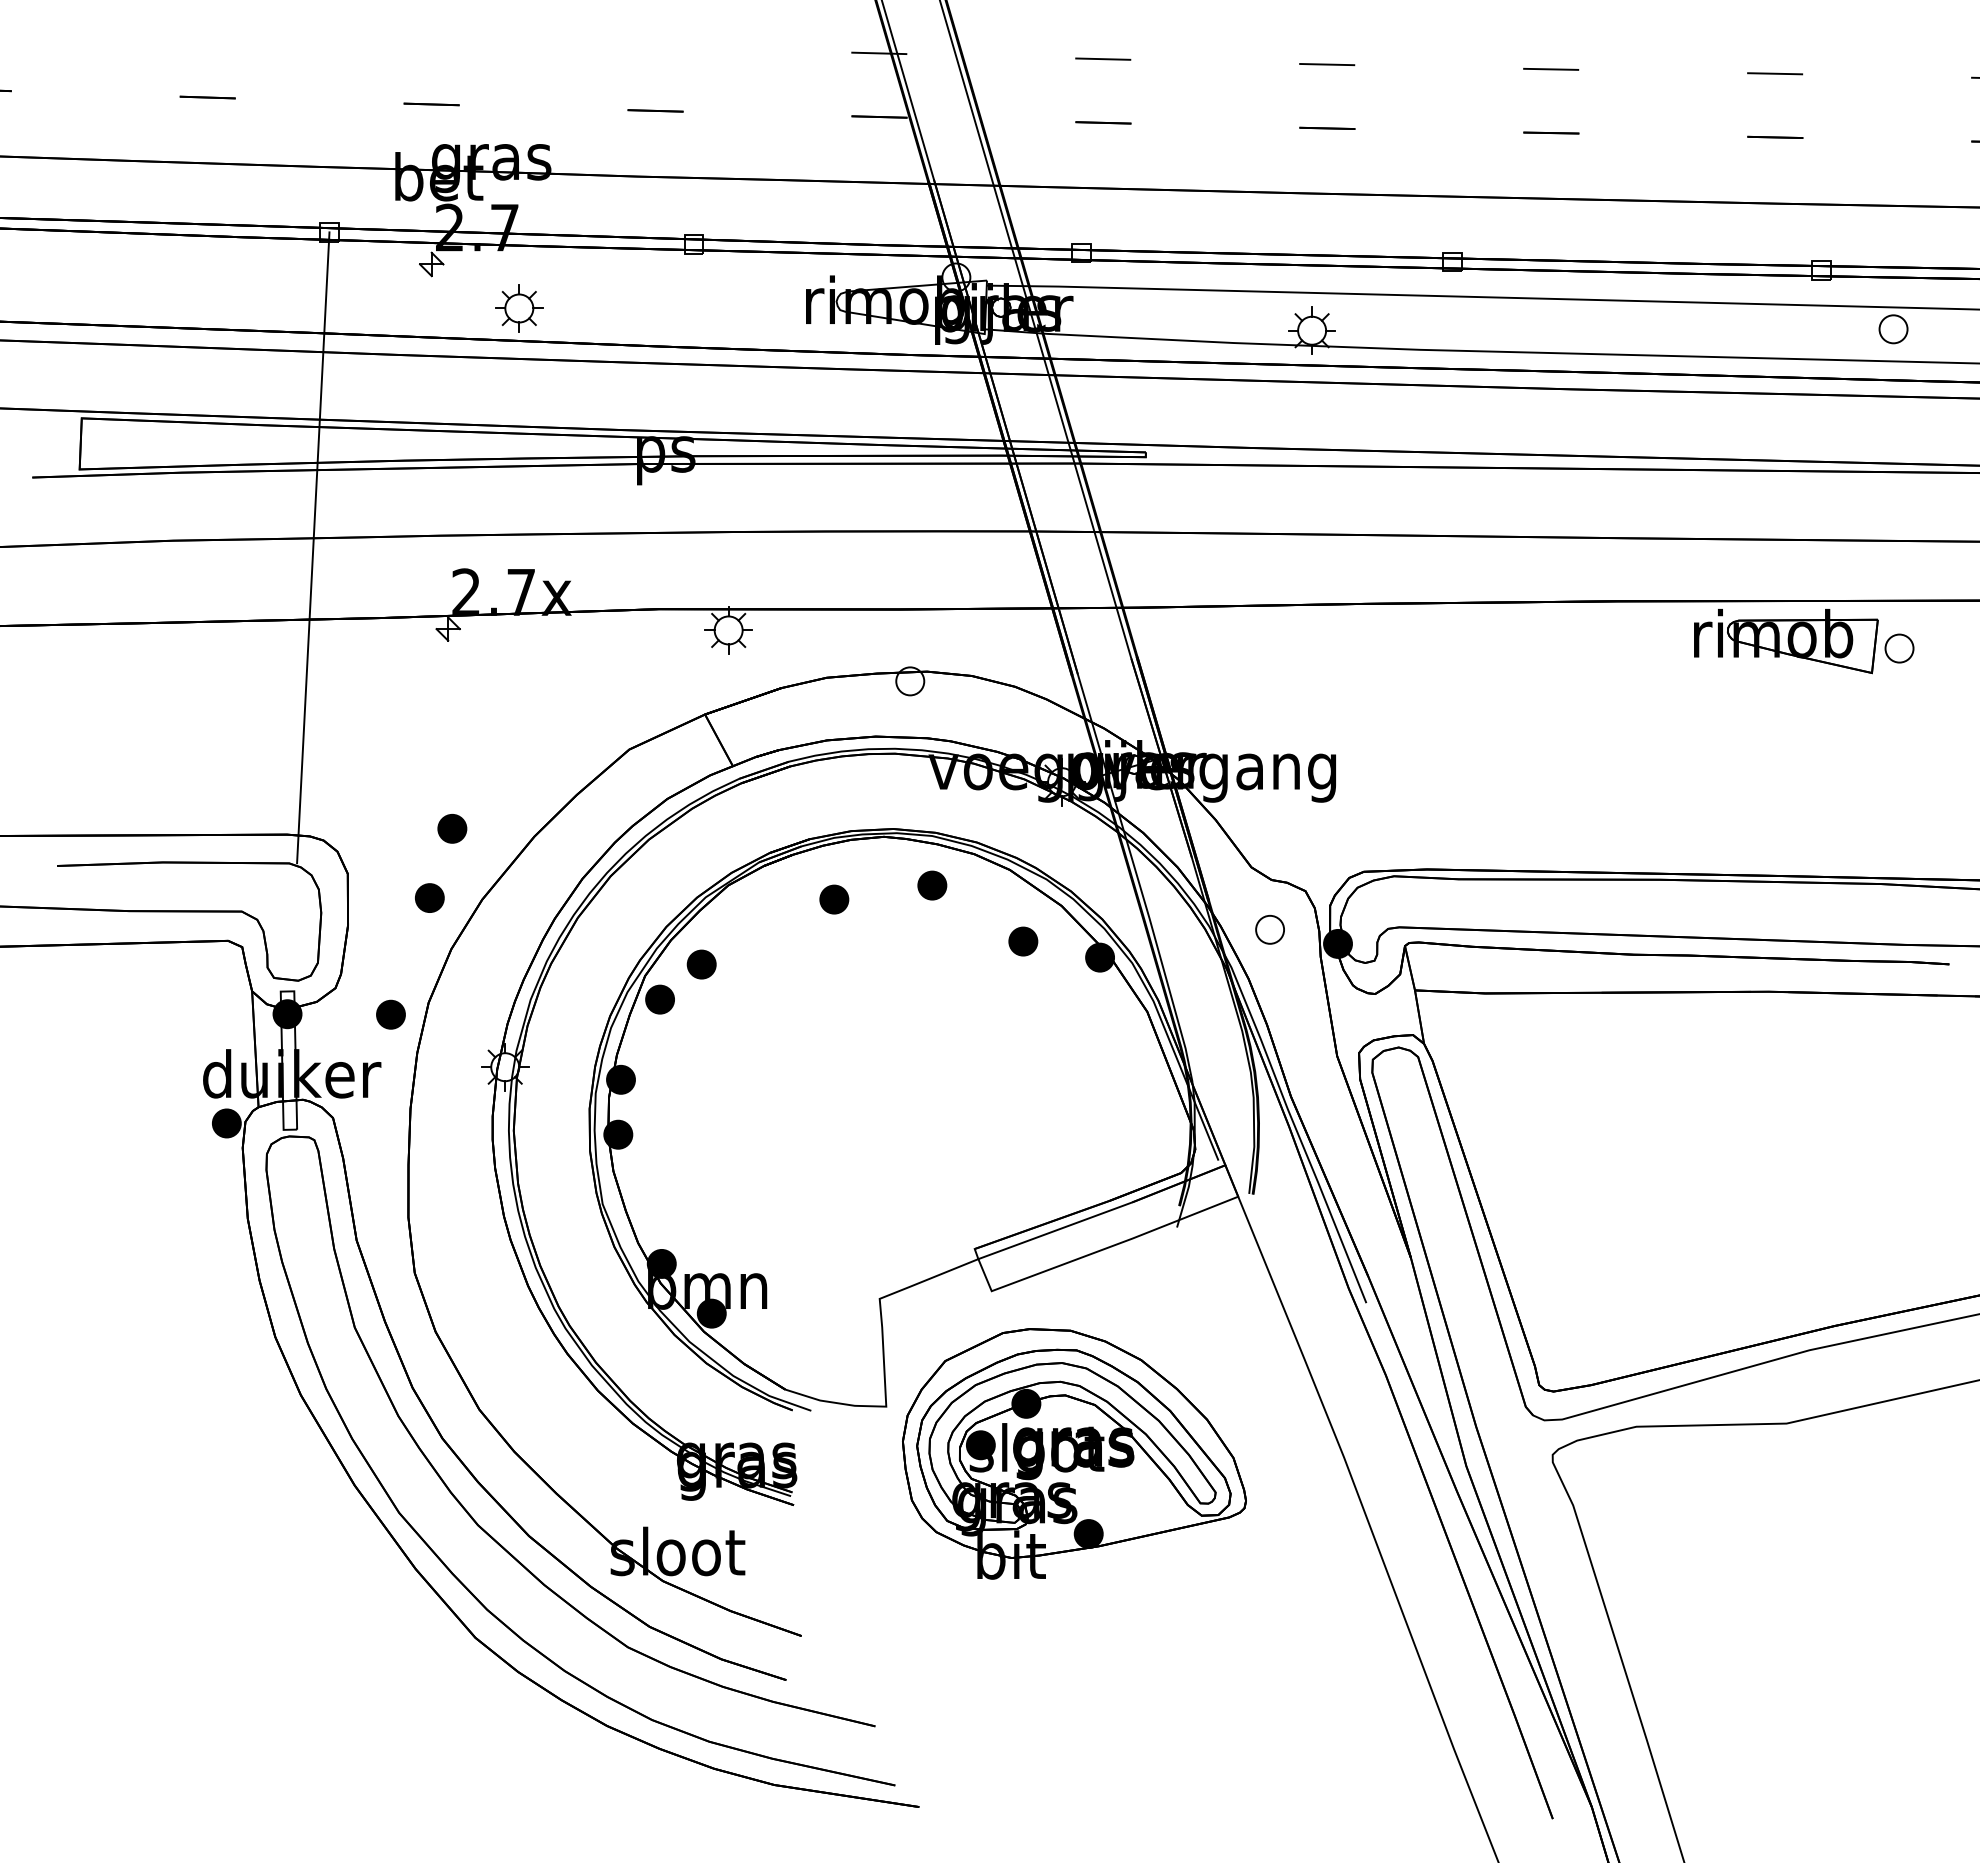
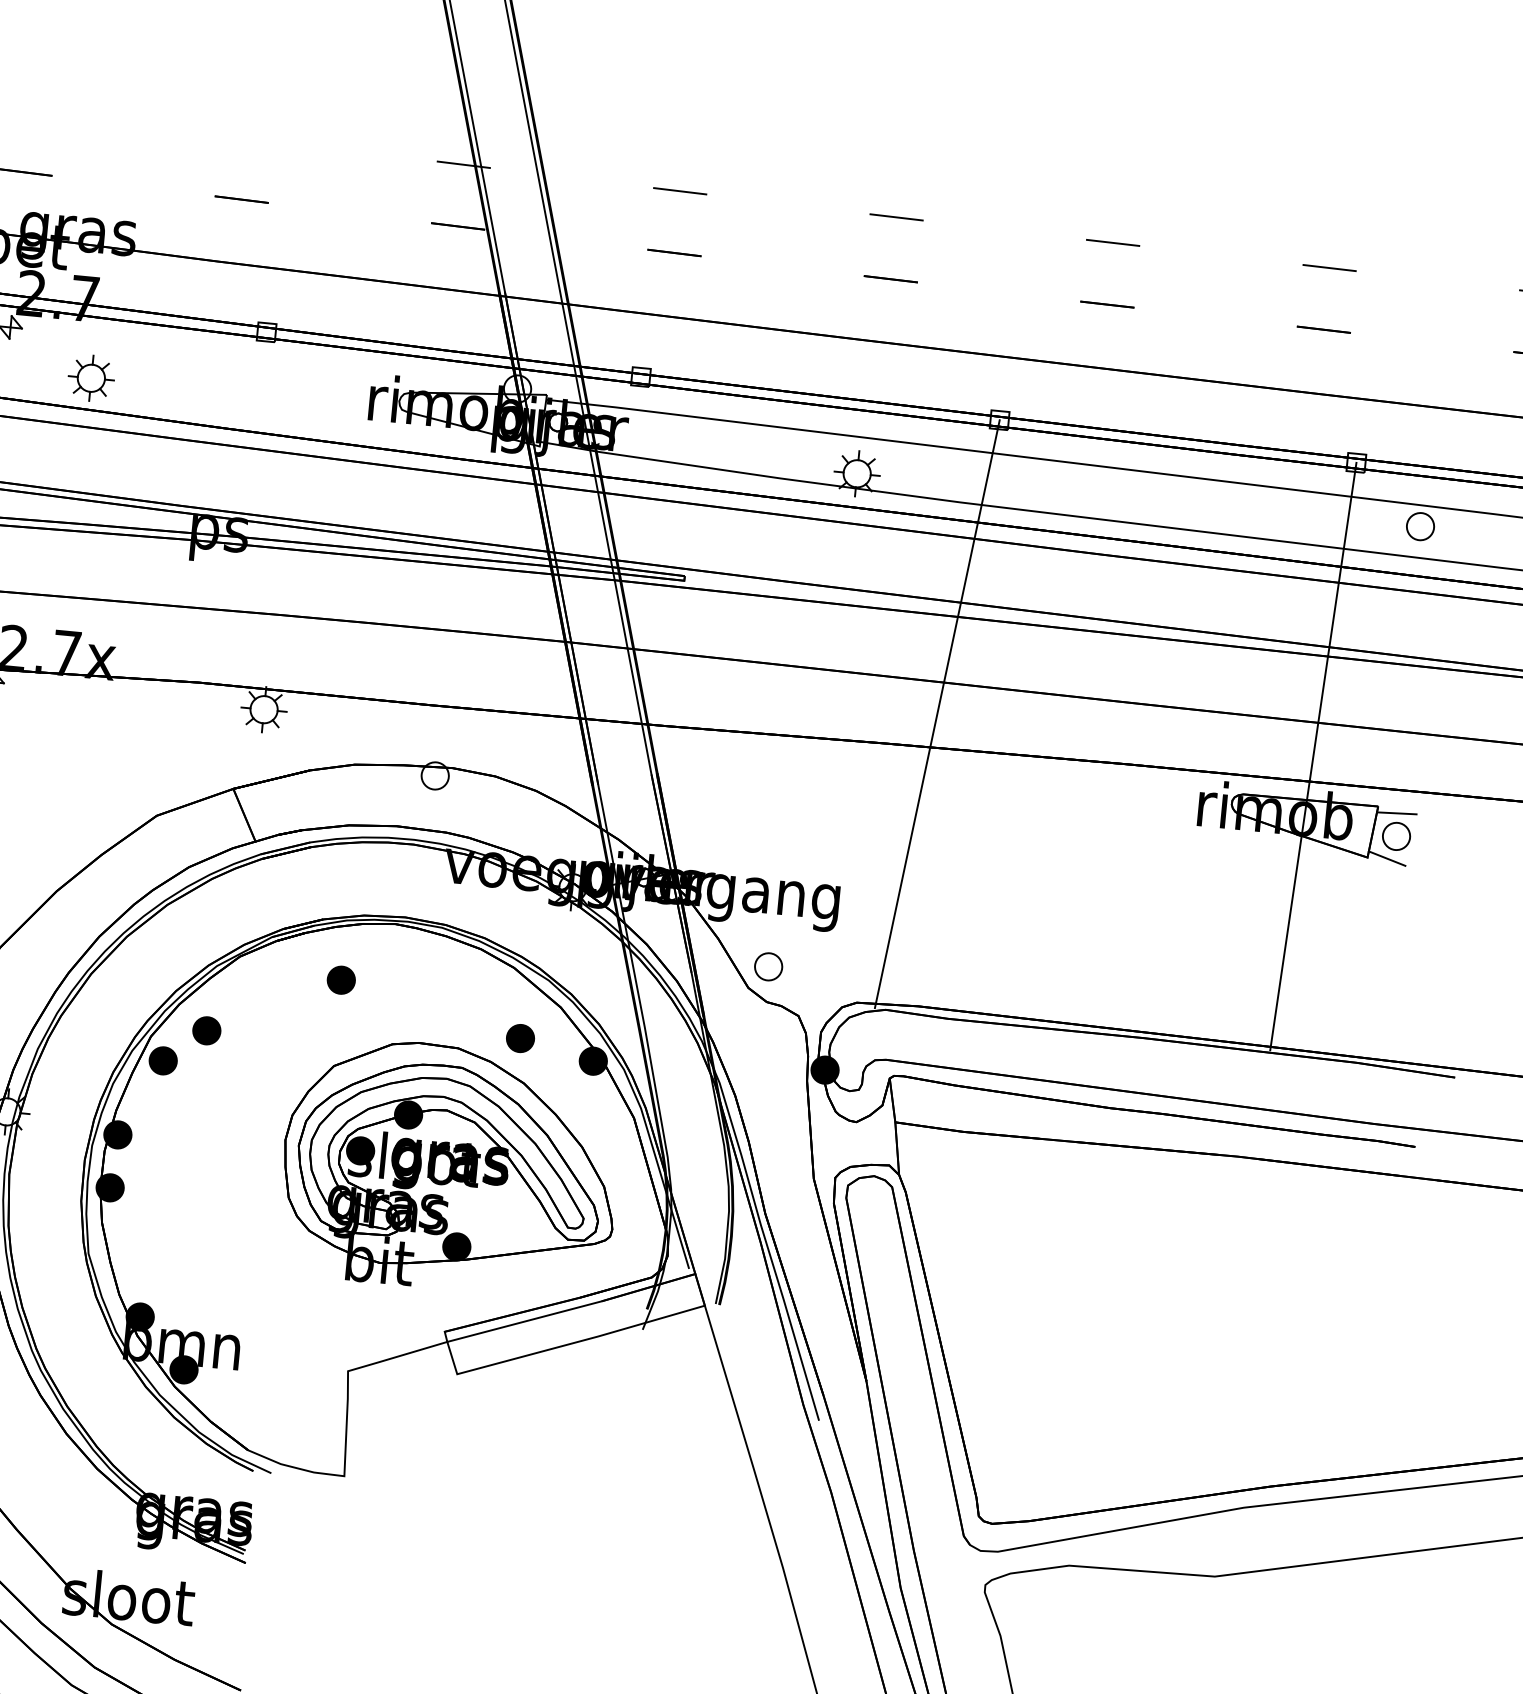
line: (1417, 568) -> (937, 713), added
line: (1806, 574) -> (1313, 756), added
line: (1897, 624) -> (1396, 812), added
line: (1891, 671) -> (1386, 857), added
part: (932, 885) -> (437, 975), removed
part: (1269, 929) -> (768, 966), moved
part: (1074, 1453) -> (450, 1167), moved

